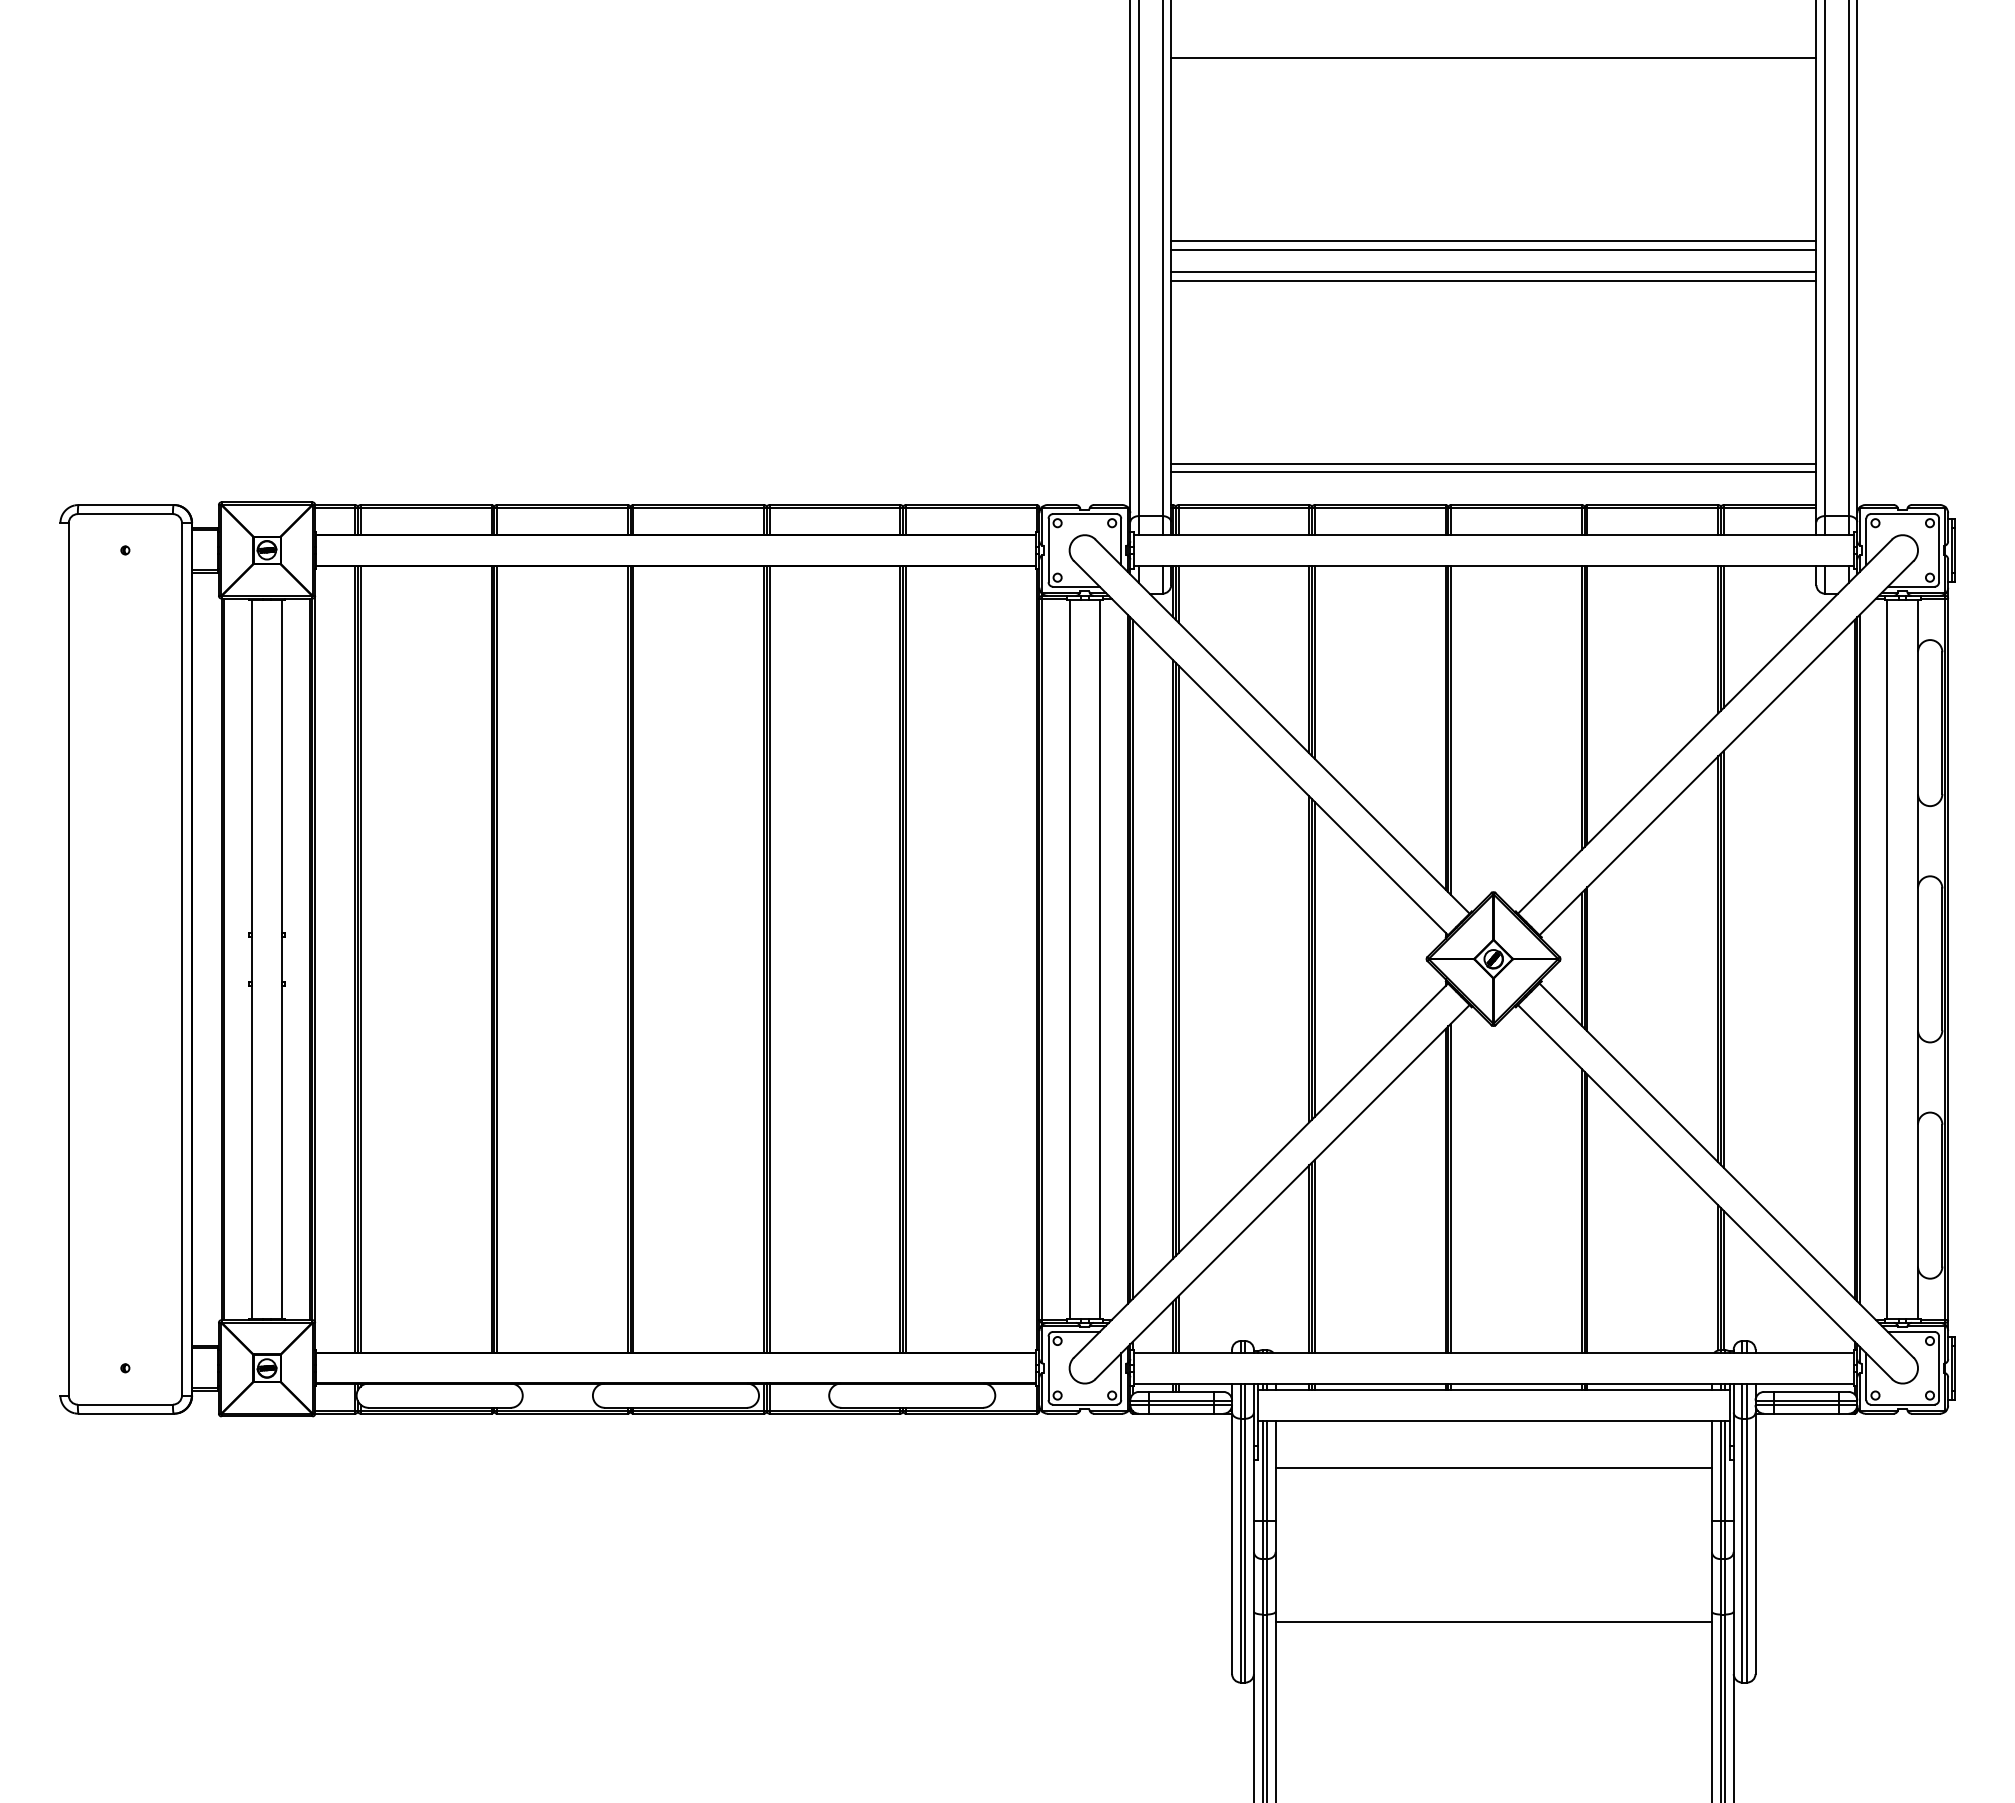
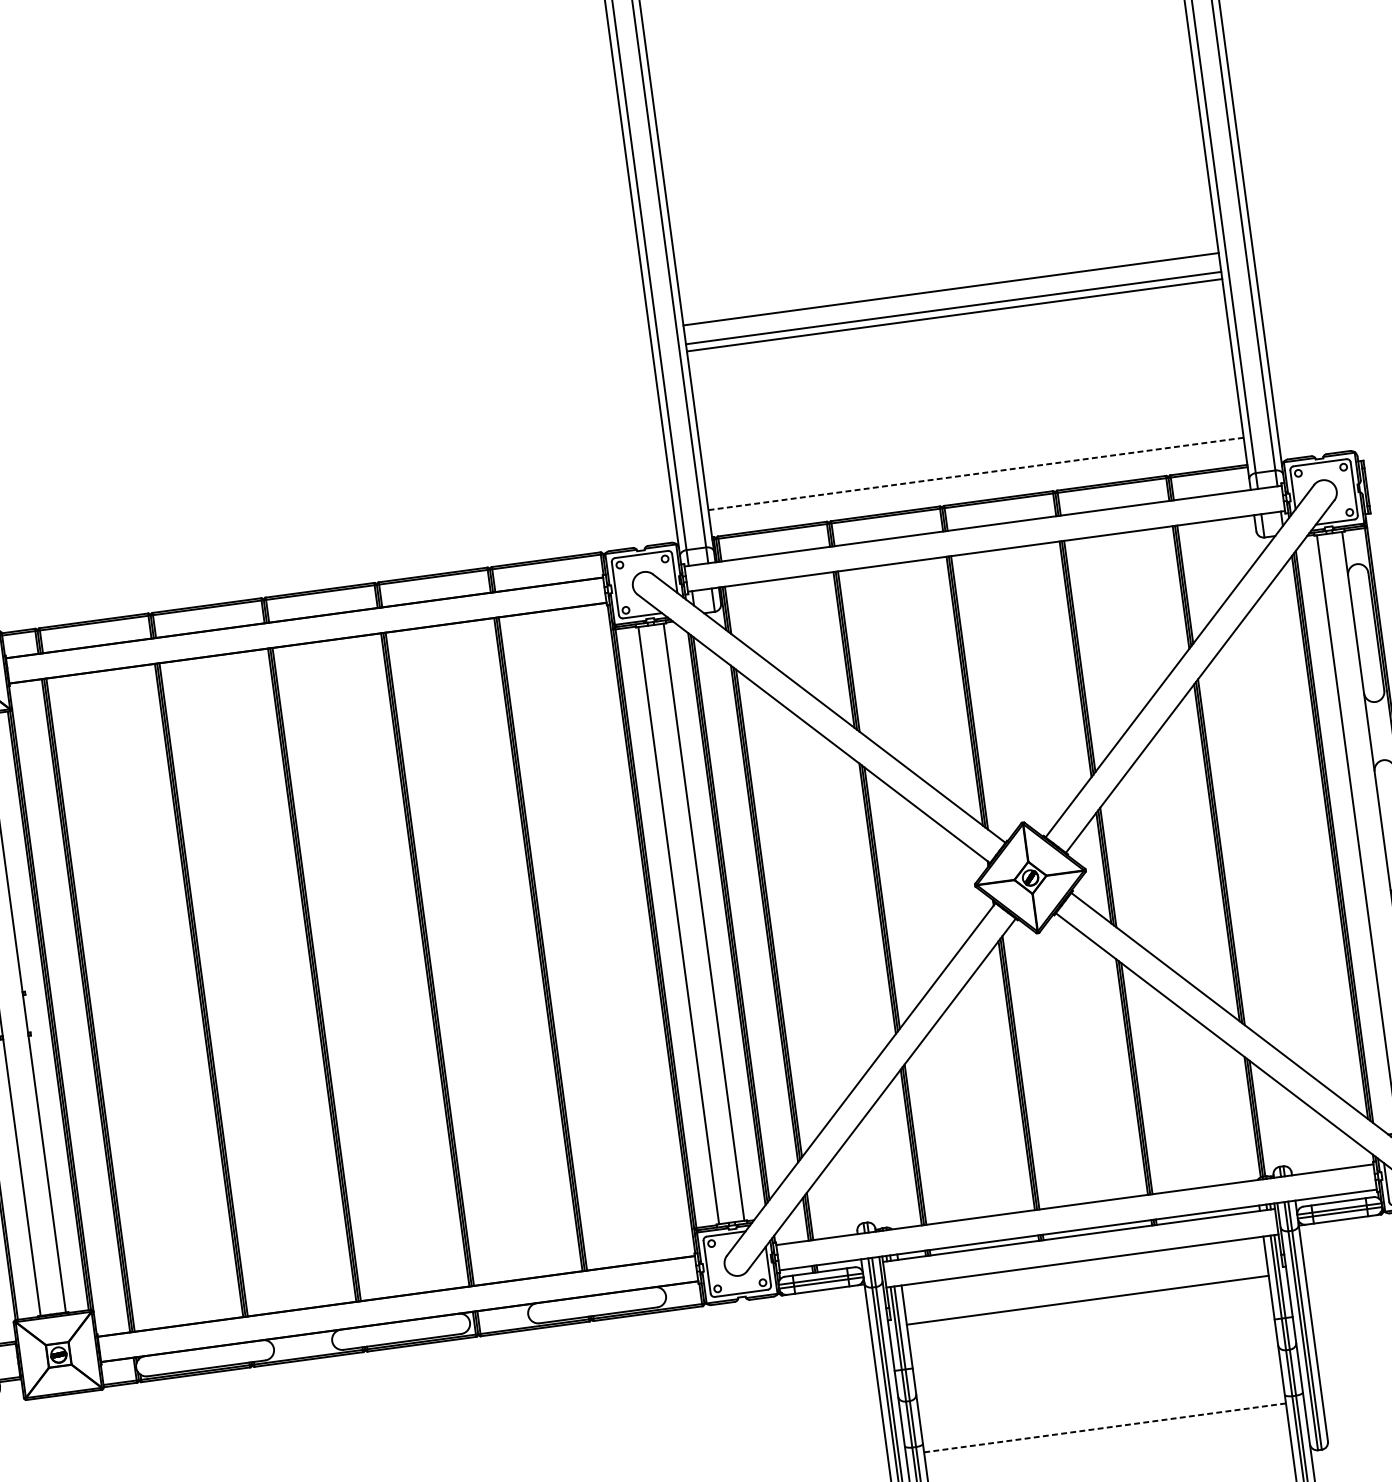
line: (1493, 58) -> (929, 130), removed
line: (1493, 241) -> (949, 282), removed
line: (1493, 463) -> (974, 466), removed
line: (1493, 472) -> (975, 474), solid -> dashed
line: (1493, 1622) -> (1104, 1428), solid -> dashed

